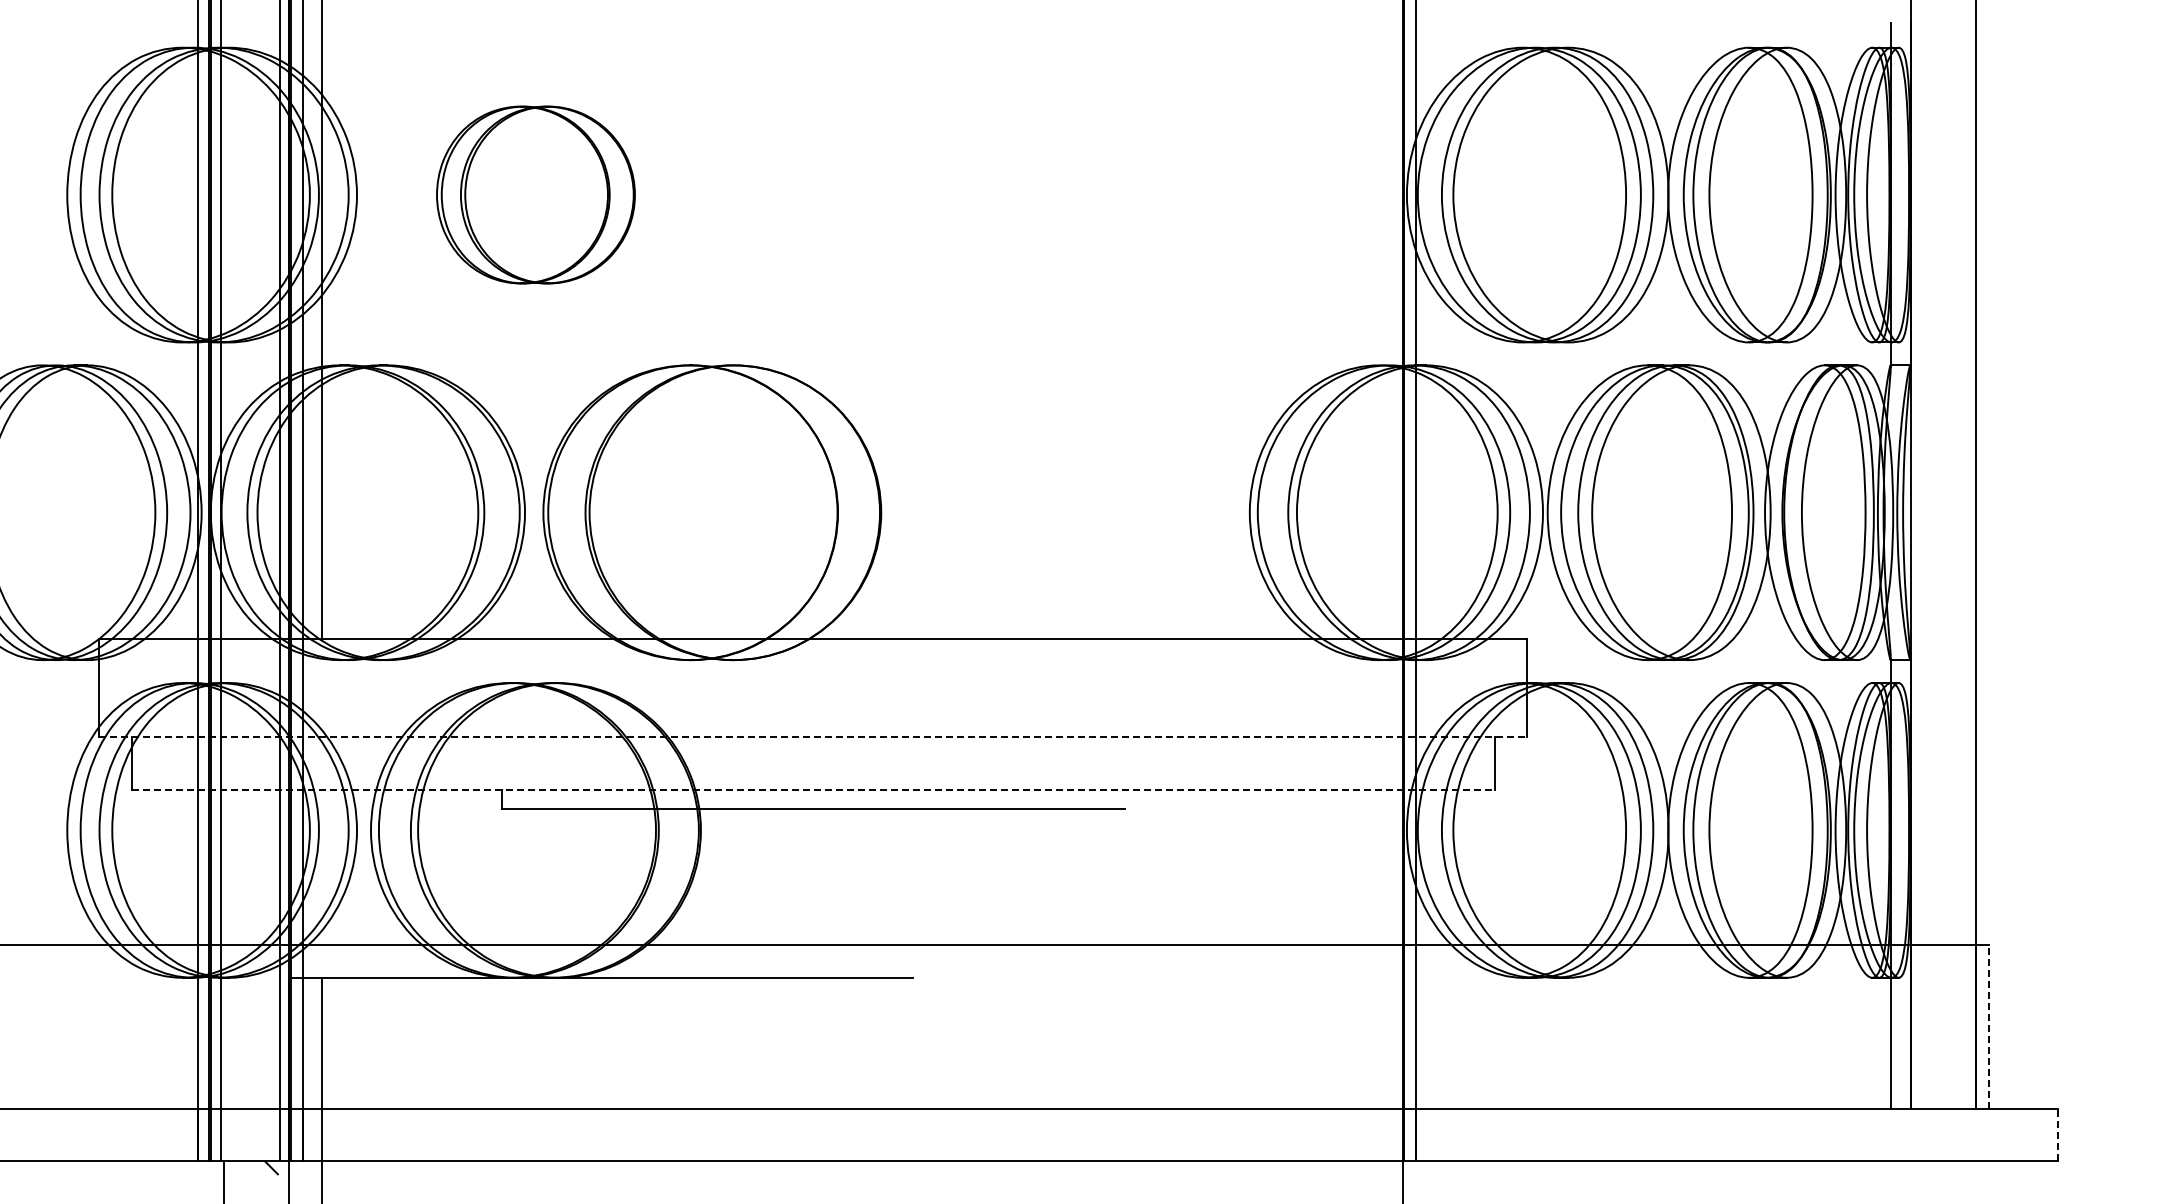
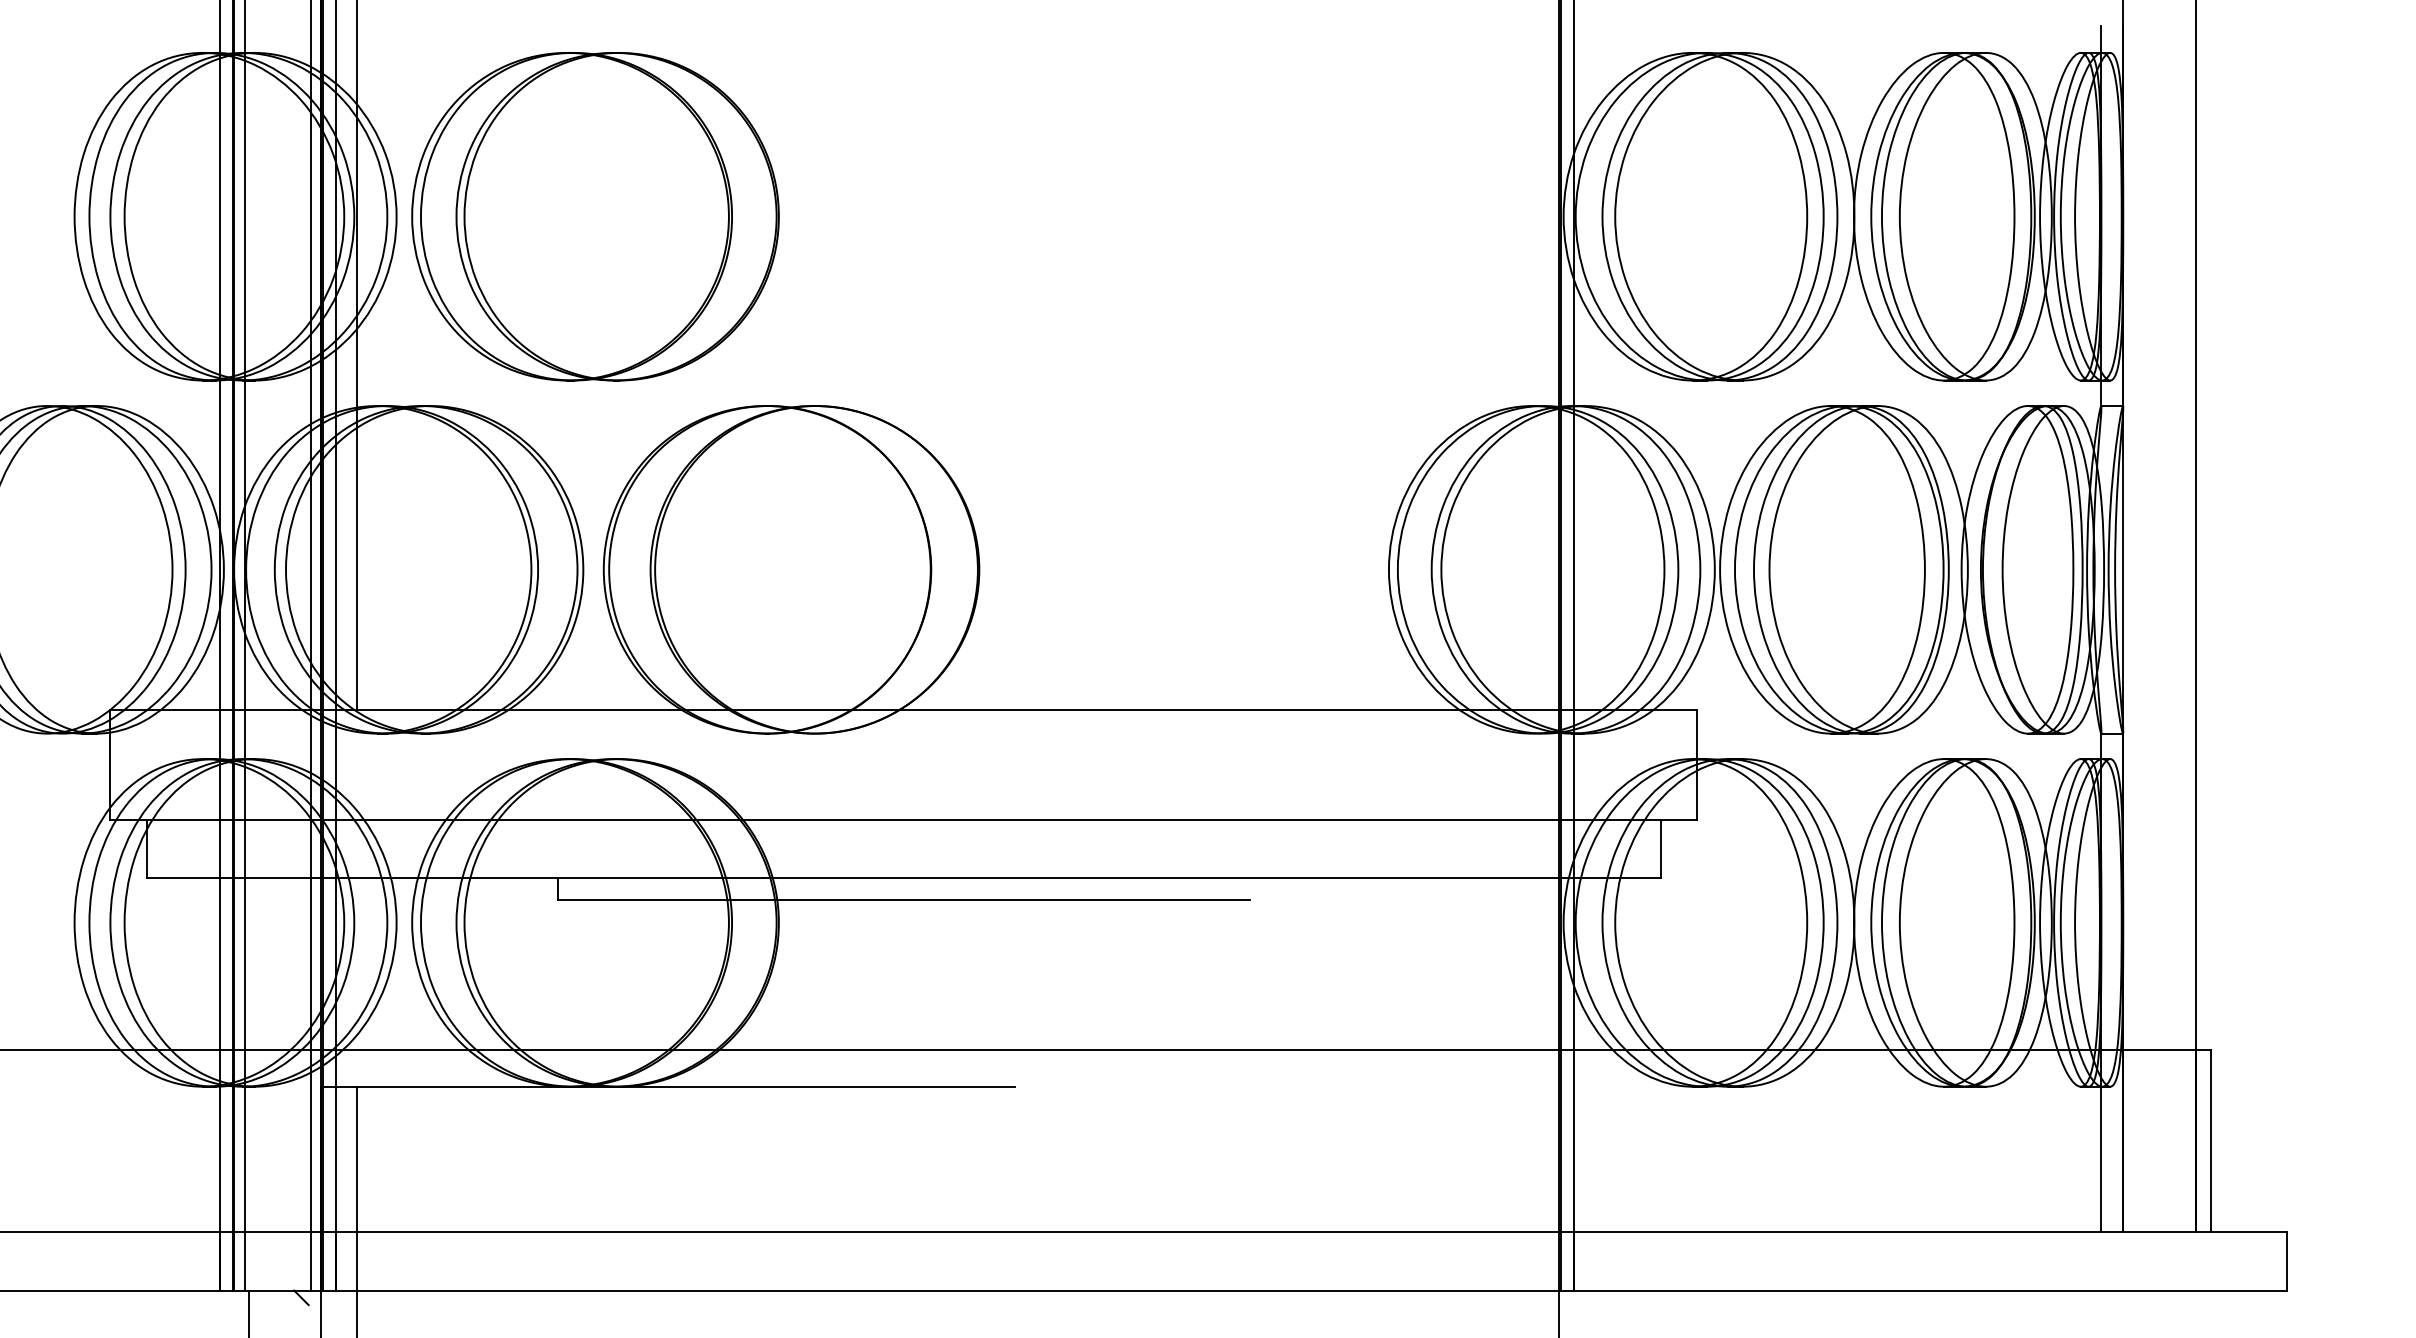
part: (535, 194) -> (595, 216), size x1.67
line: (813, 737) -> (904, 819), dashed -> solid
line: (813, 789) -> (904, 877), dashed -> solid
line: (1989, 1026) -> (2211, 1140), dashed -> solid
line: (2057, 1134) -> (2286, 1260), dashed -> solid

